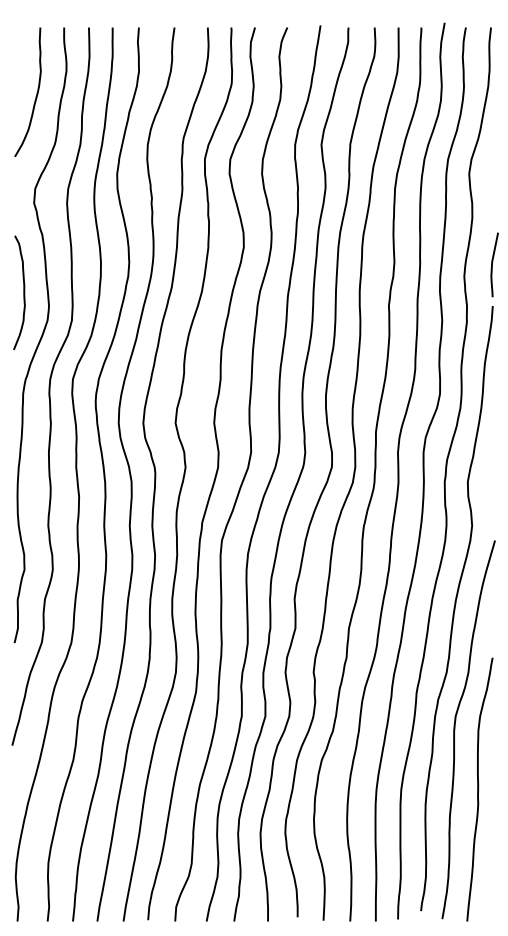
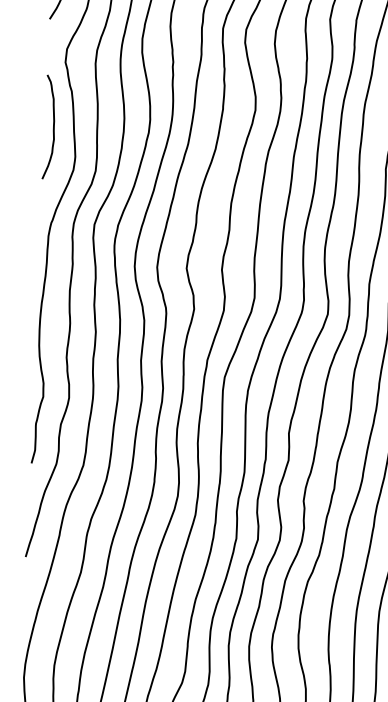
curve: (23, 292) -> (53, 127), moved

